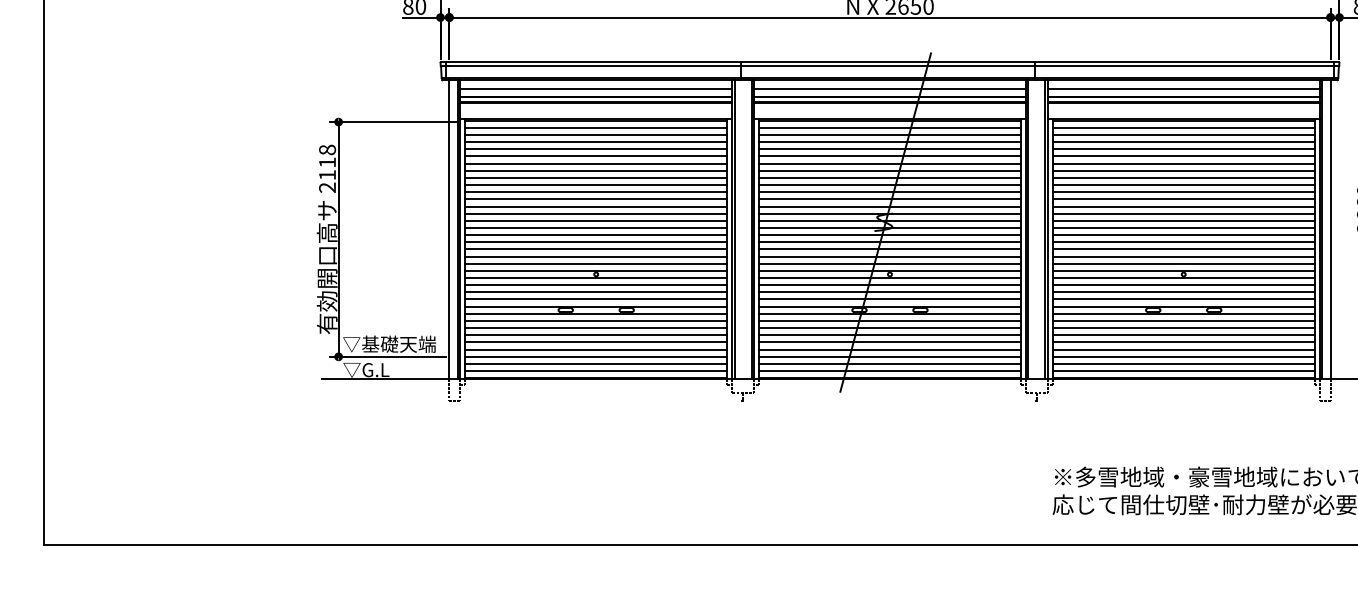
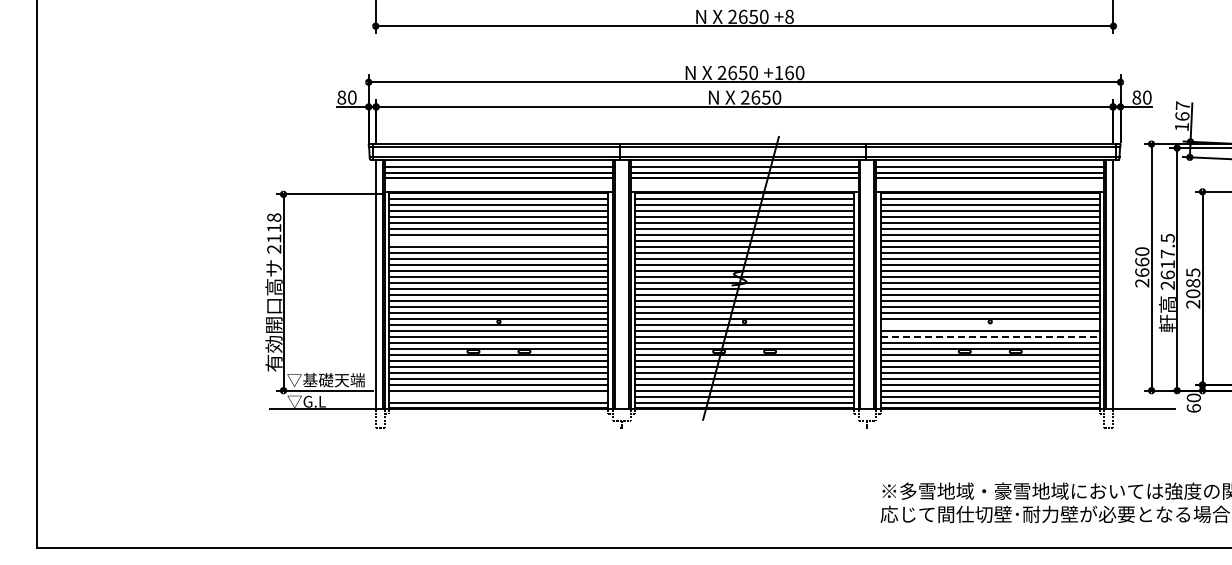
line: (595, 178) -> (498, 241), removed
line: (1182, 277) -> (989, 324), removed
line: (1184, 292) -> (990, 336), solid -> dashed
line: (595, 363) -> (498, 396), removed

